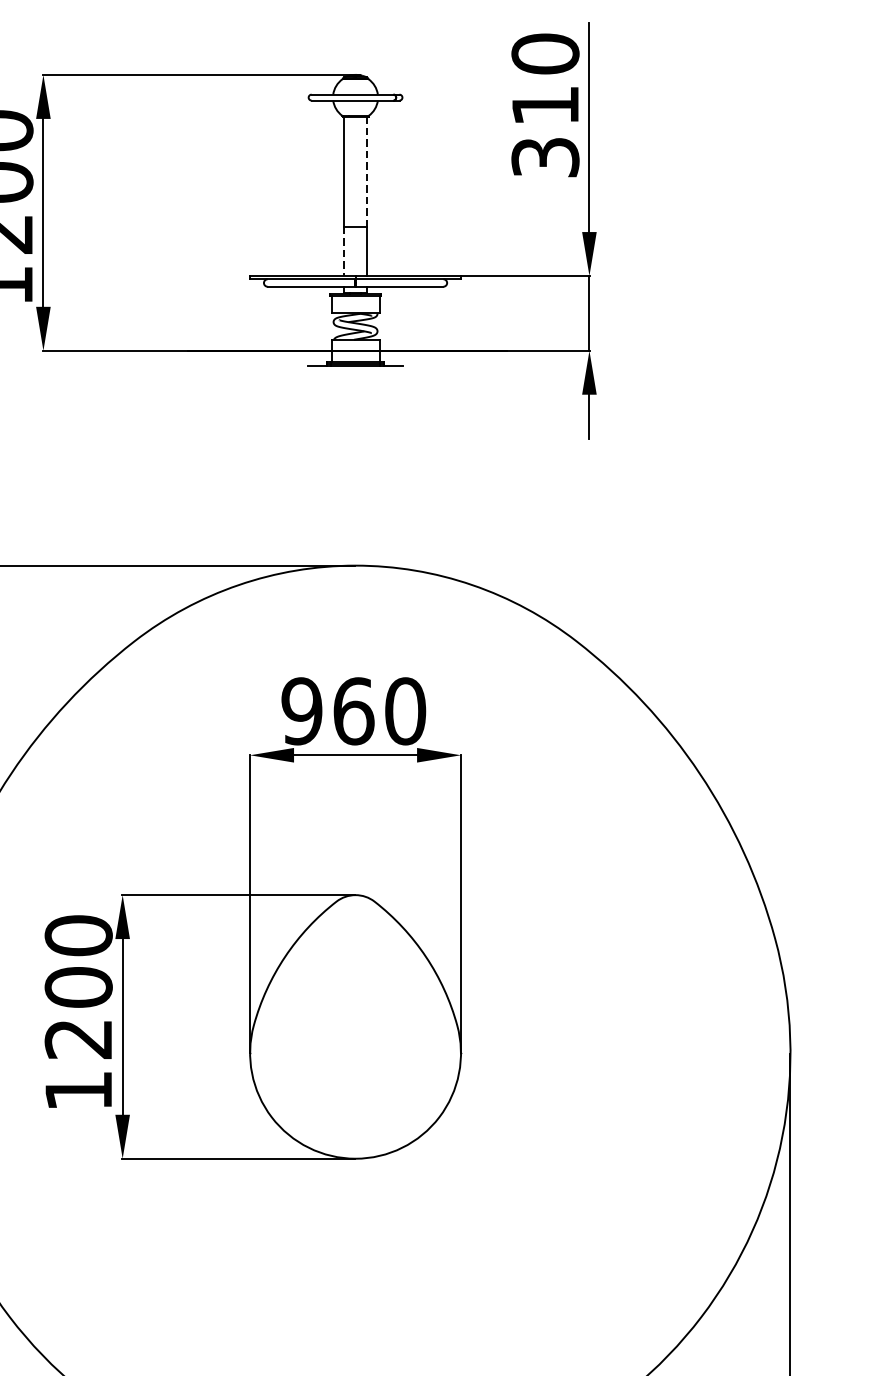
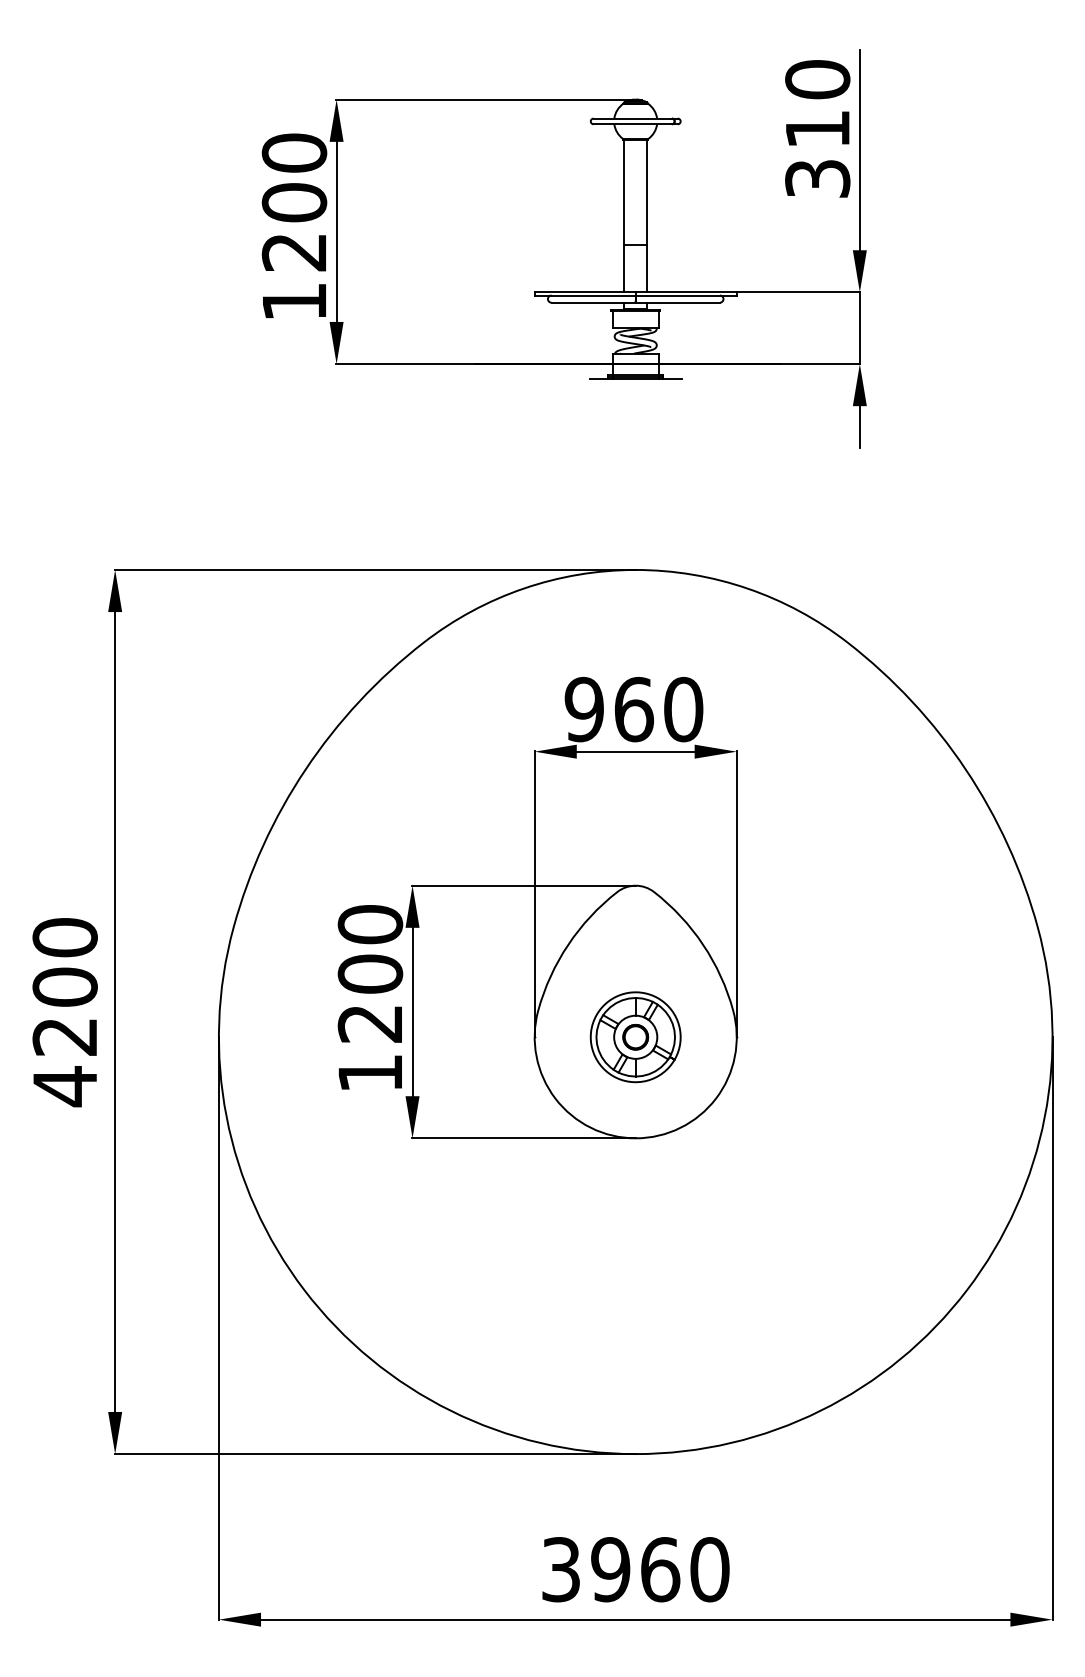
line: (367, 171) -> (647, 192), dashed -> solid
line: (343, 252) -> (624, 269), dashed -> solid
part: (355, 1053) -> (635, 1037), added

